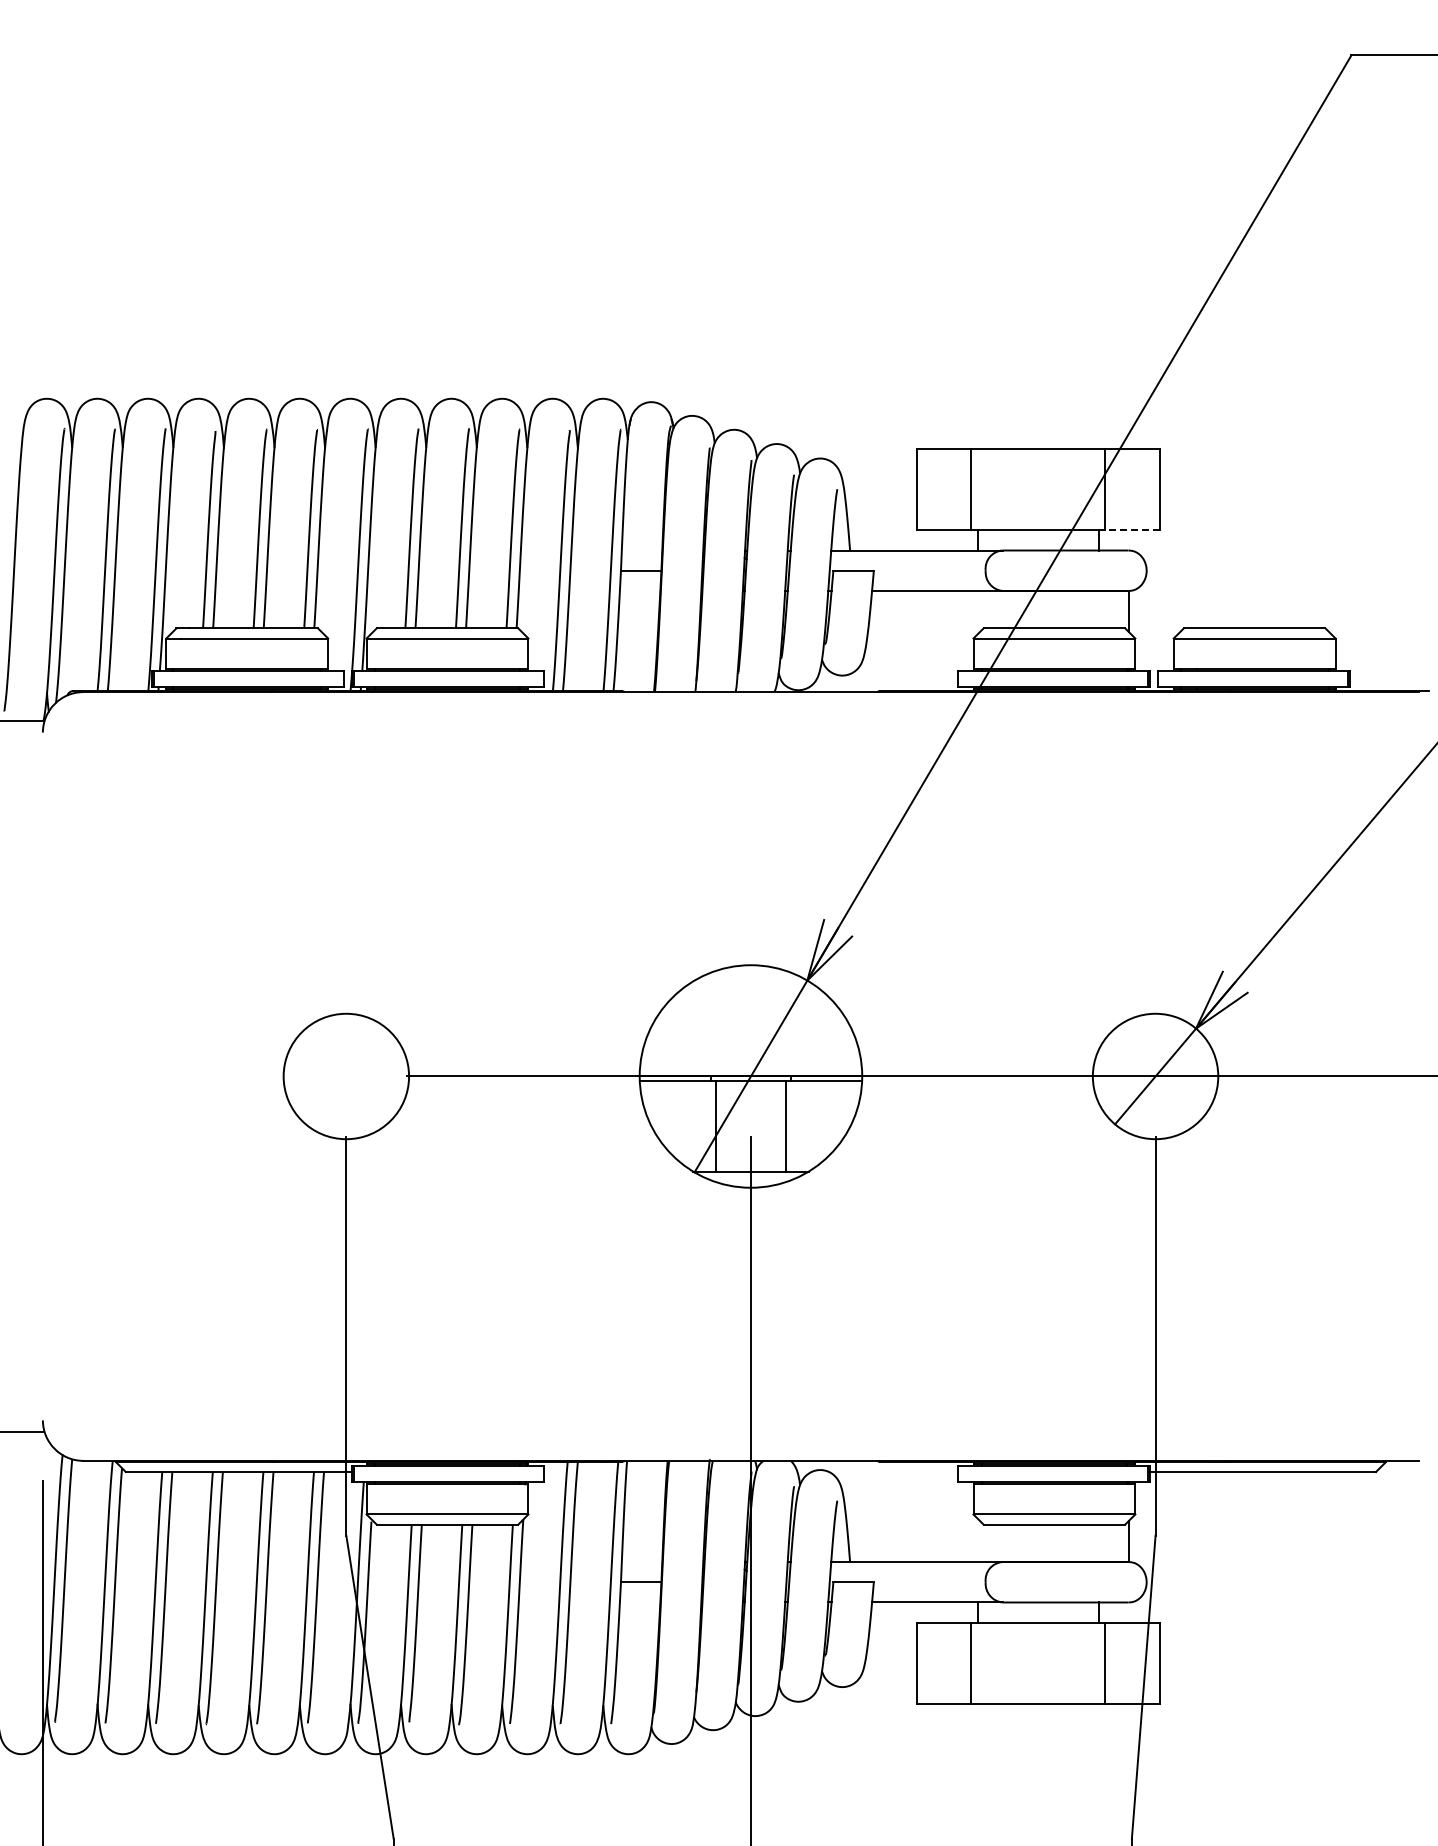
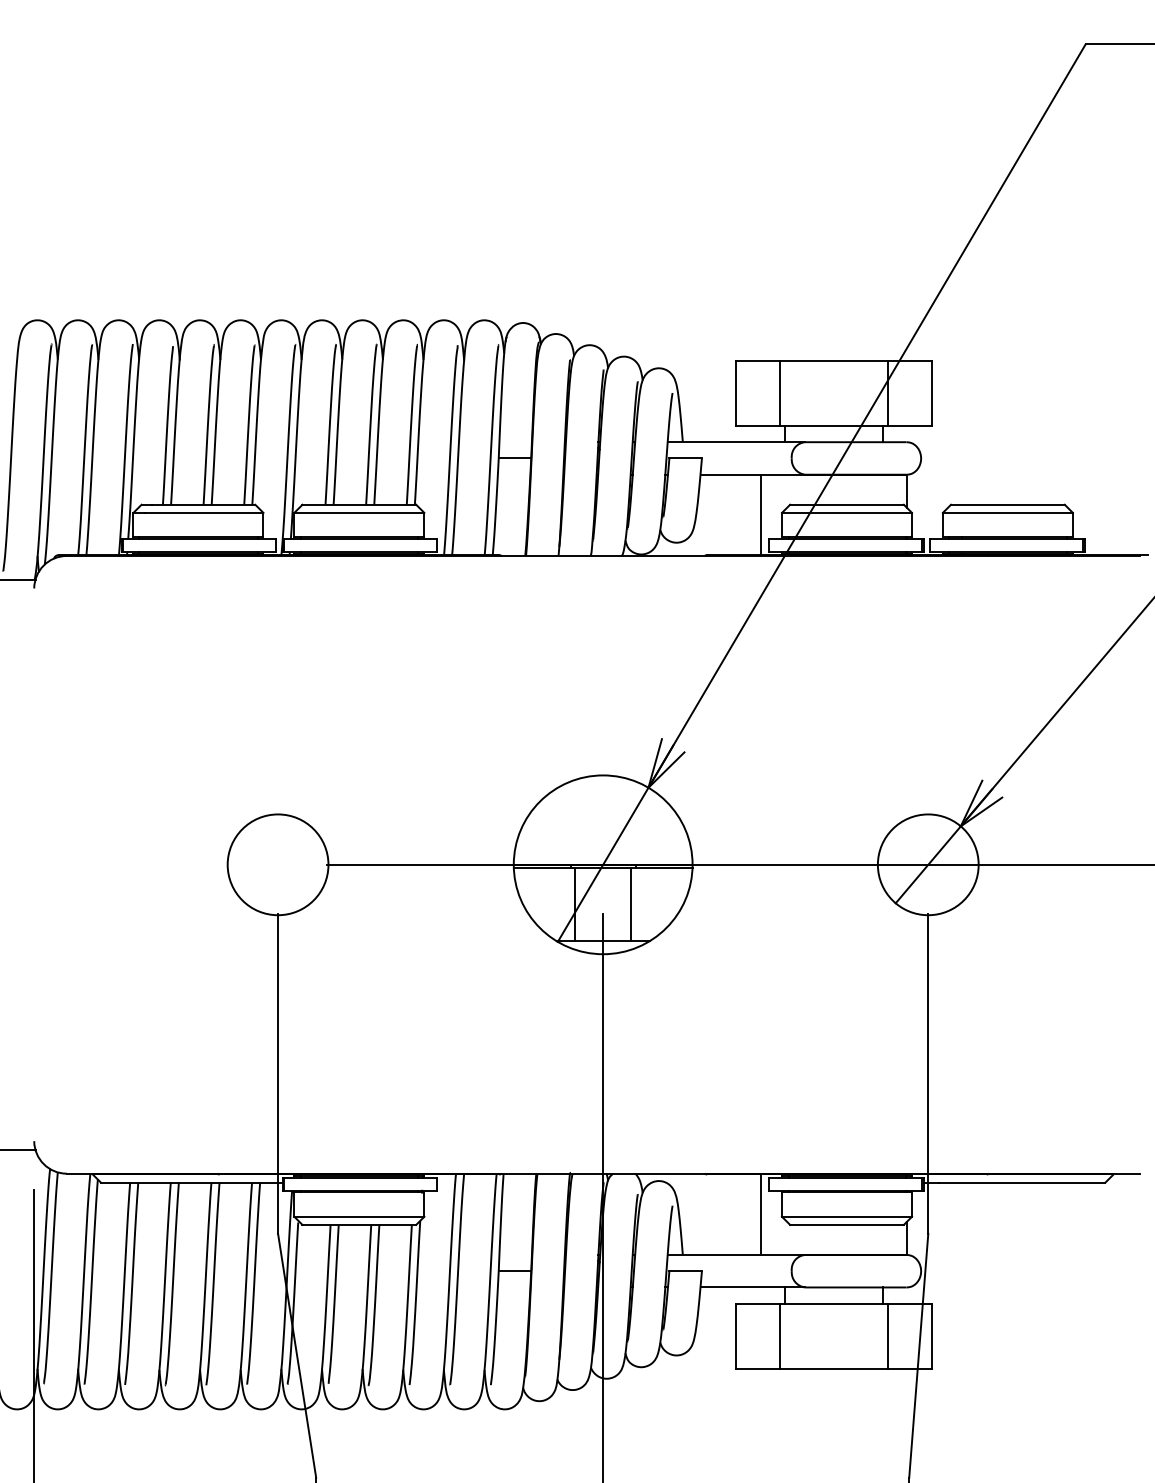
line: (1131, 530) -> (908, 426), dashed -> solid
line: (947, 640) -> (761, 514), added
line: (947, 1511) -> (761, 1214), added

